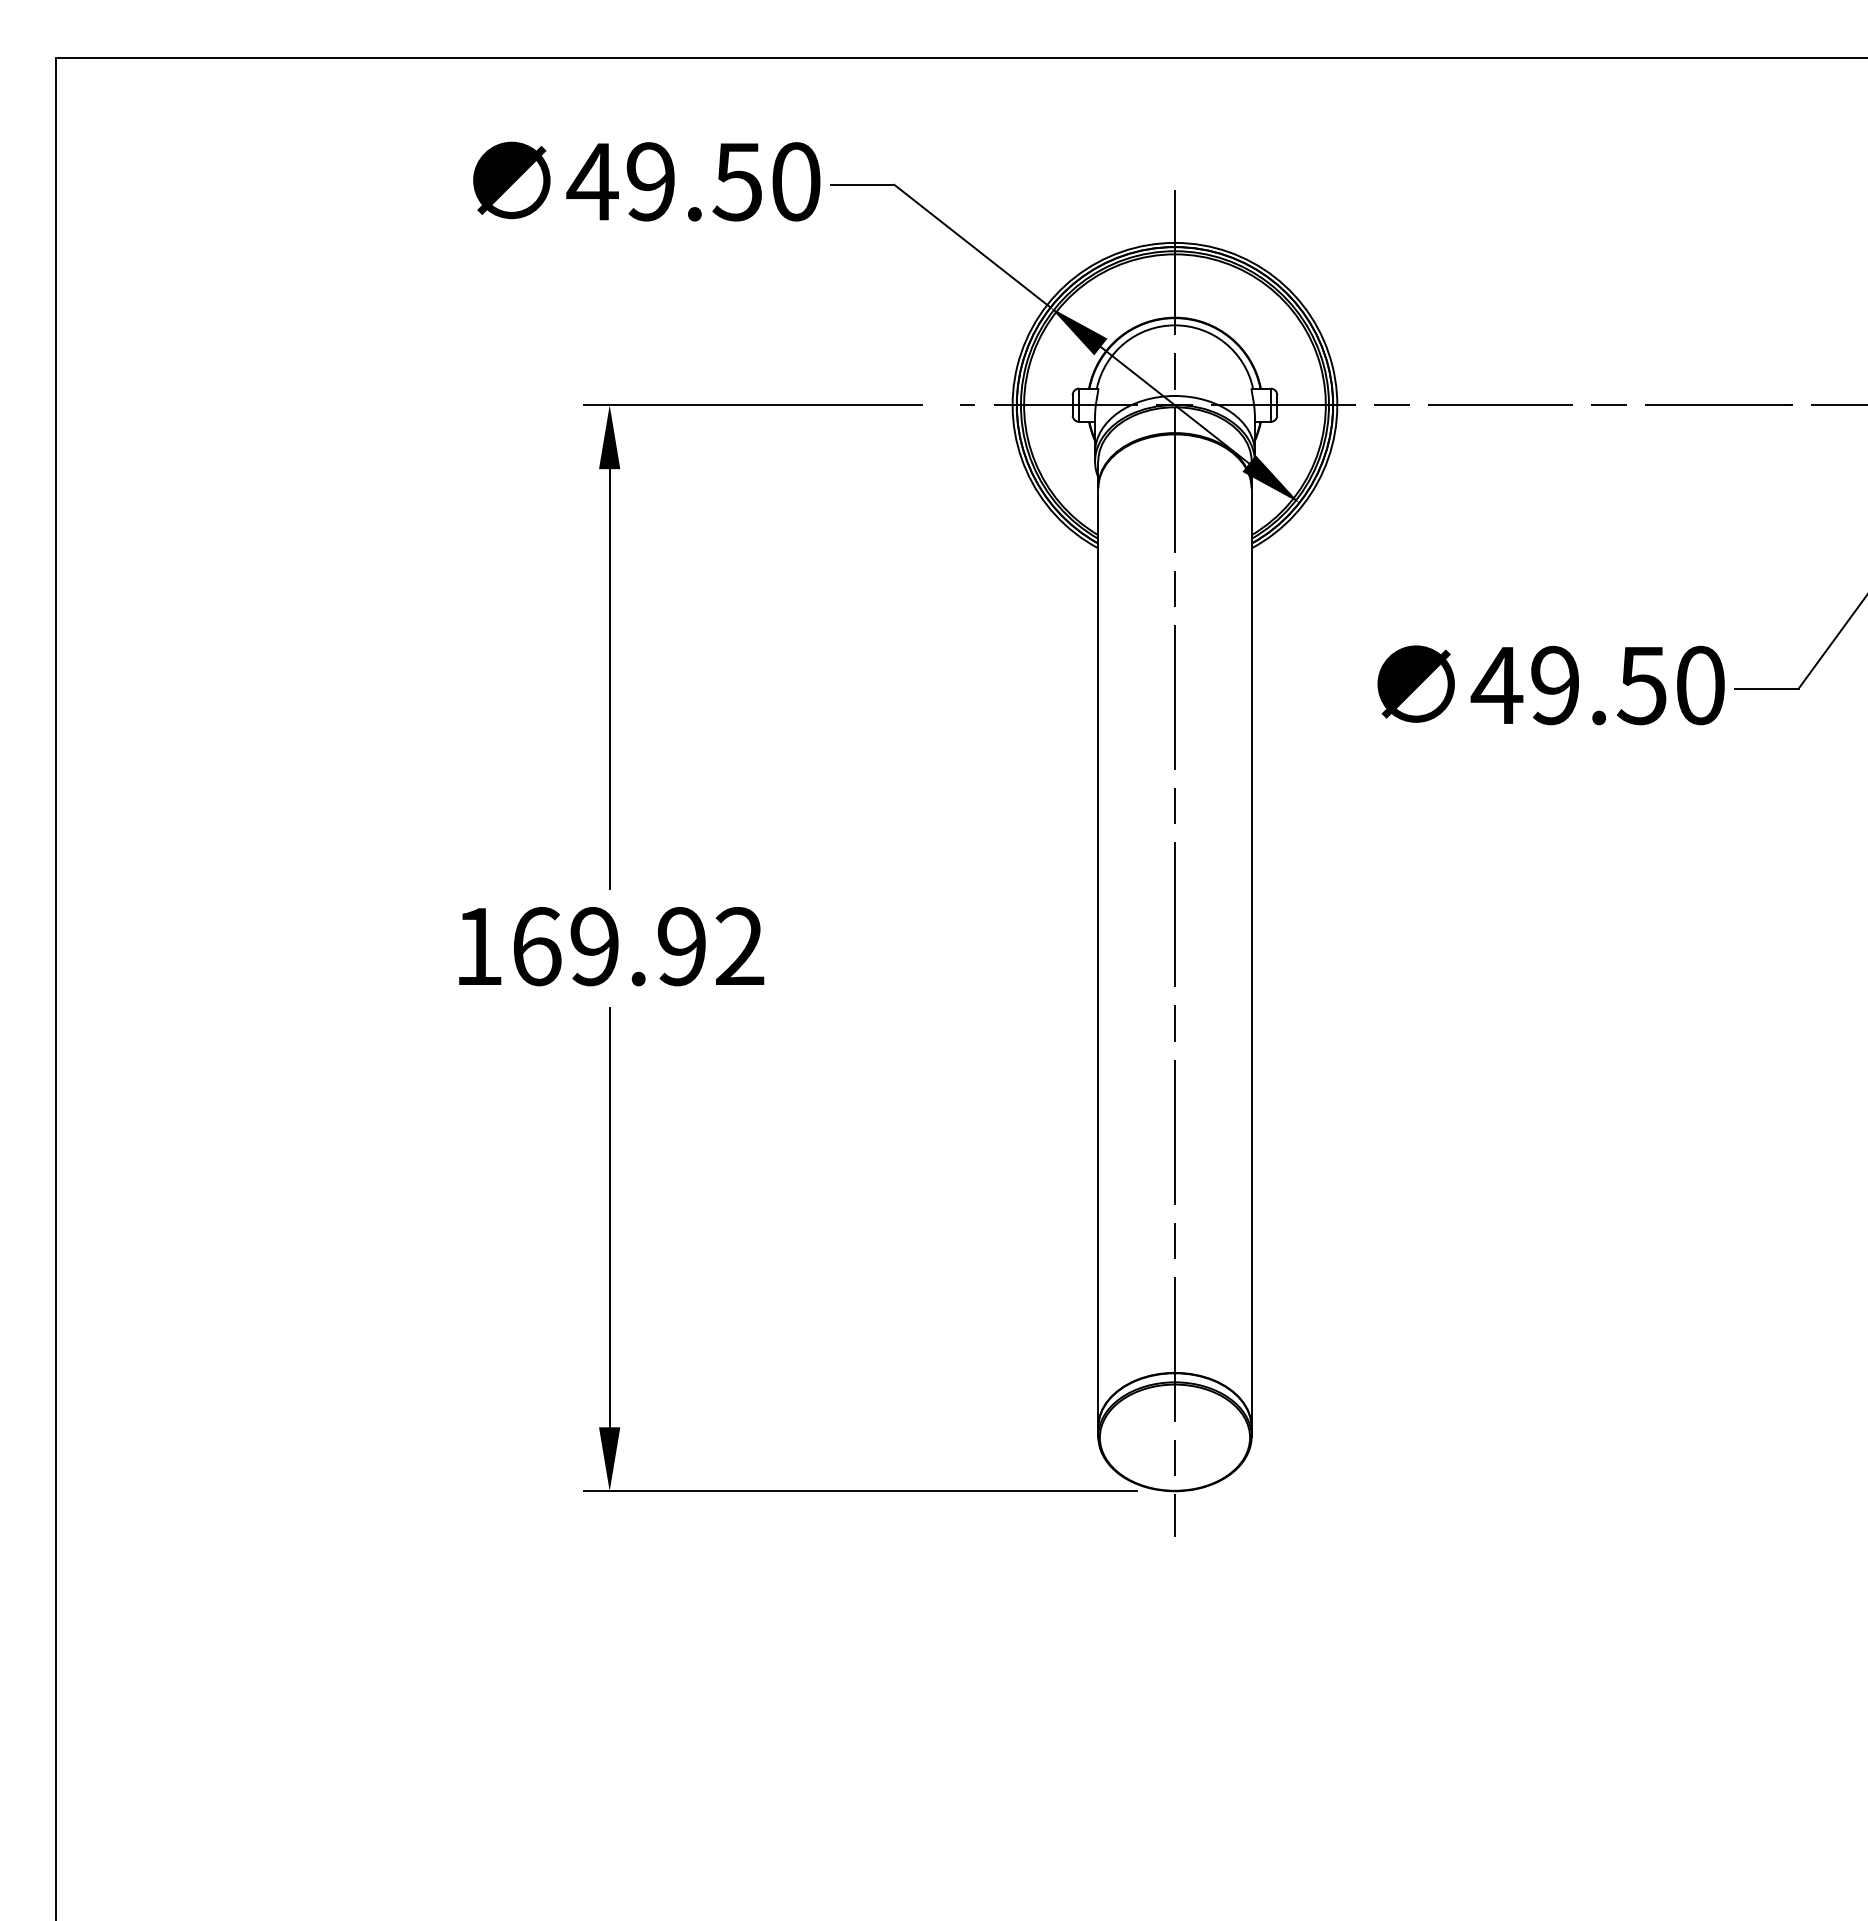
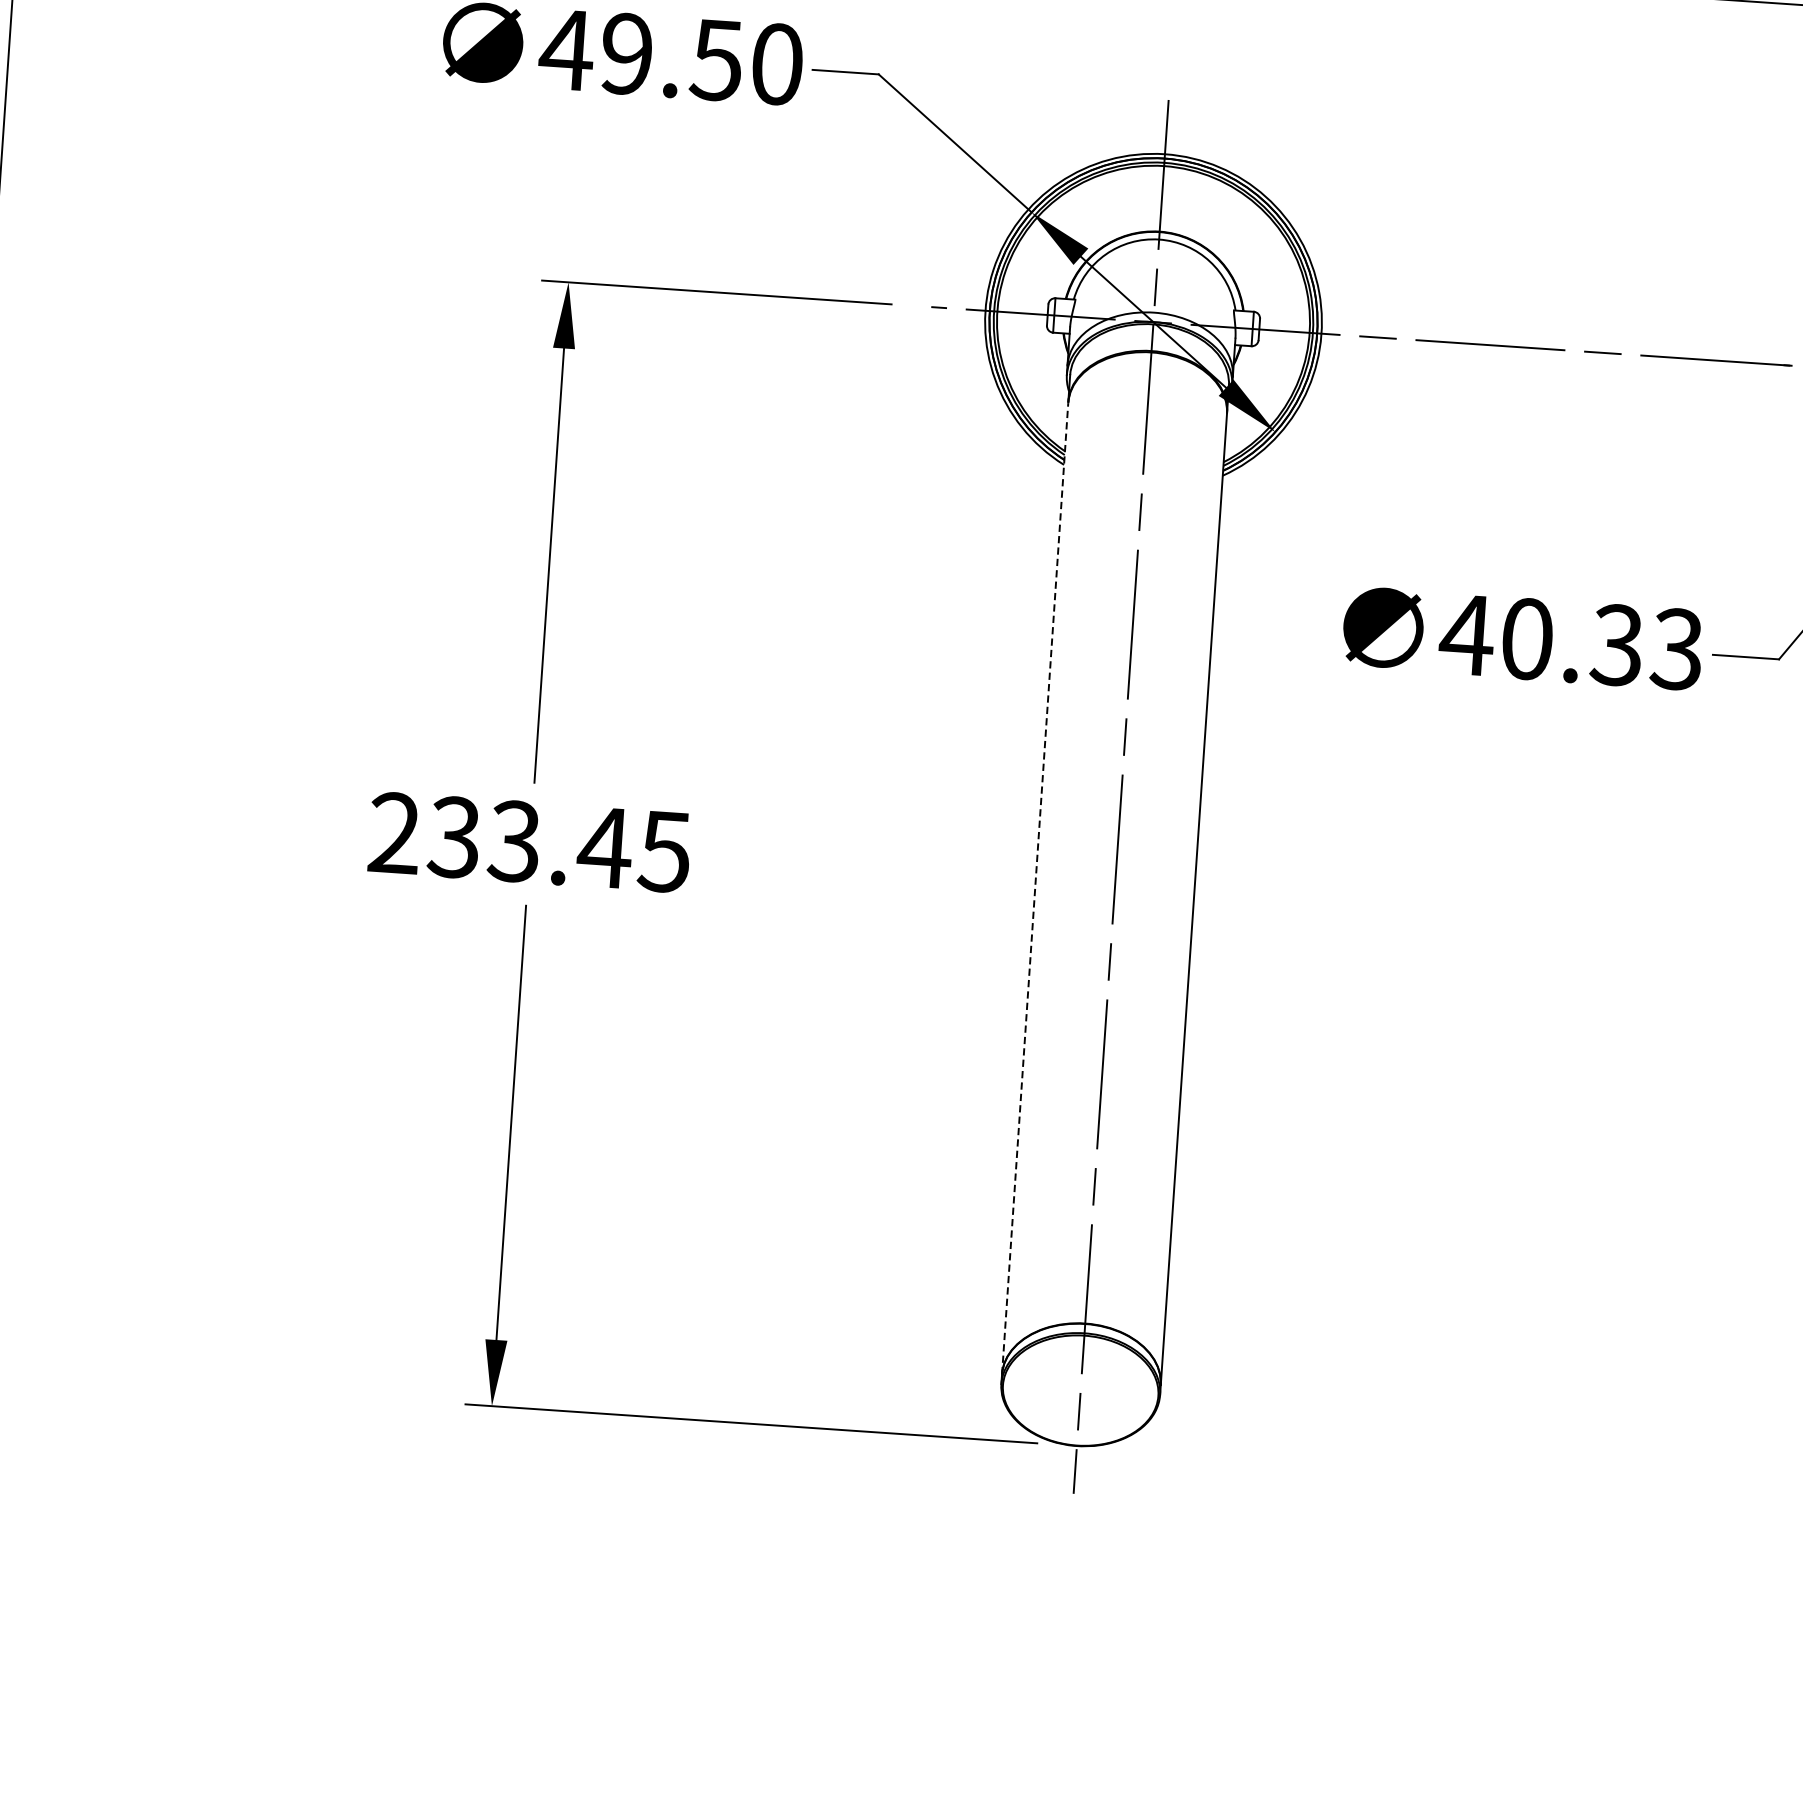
text: (1627, 685) -> (1602, 644), 49.50 -> 40.33
text: (609, 946) -> (530, 842), 169.92 -> 233.45
line: (1098, 957) -> (1035, 888), solid -> dashed

